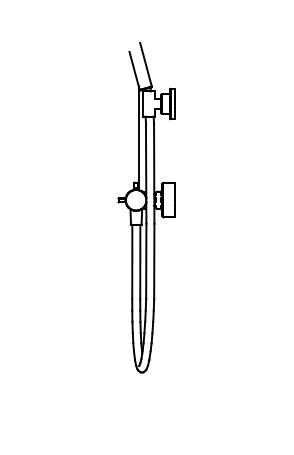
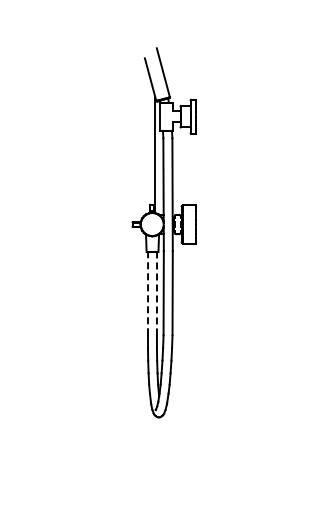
line: (132, 261) -> (148, 293), solid -> dashed
line: (139, 261) -> (156, 293), solid -> dashed

